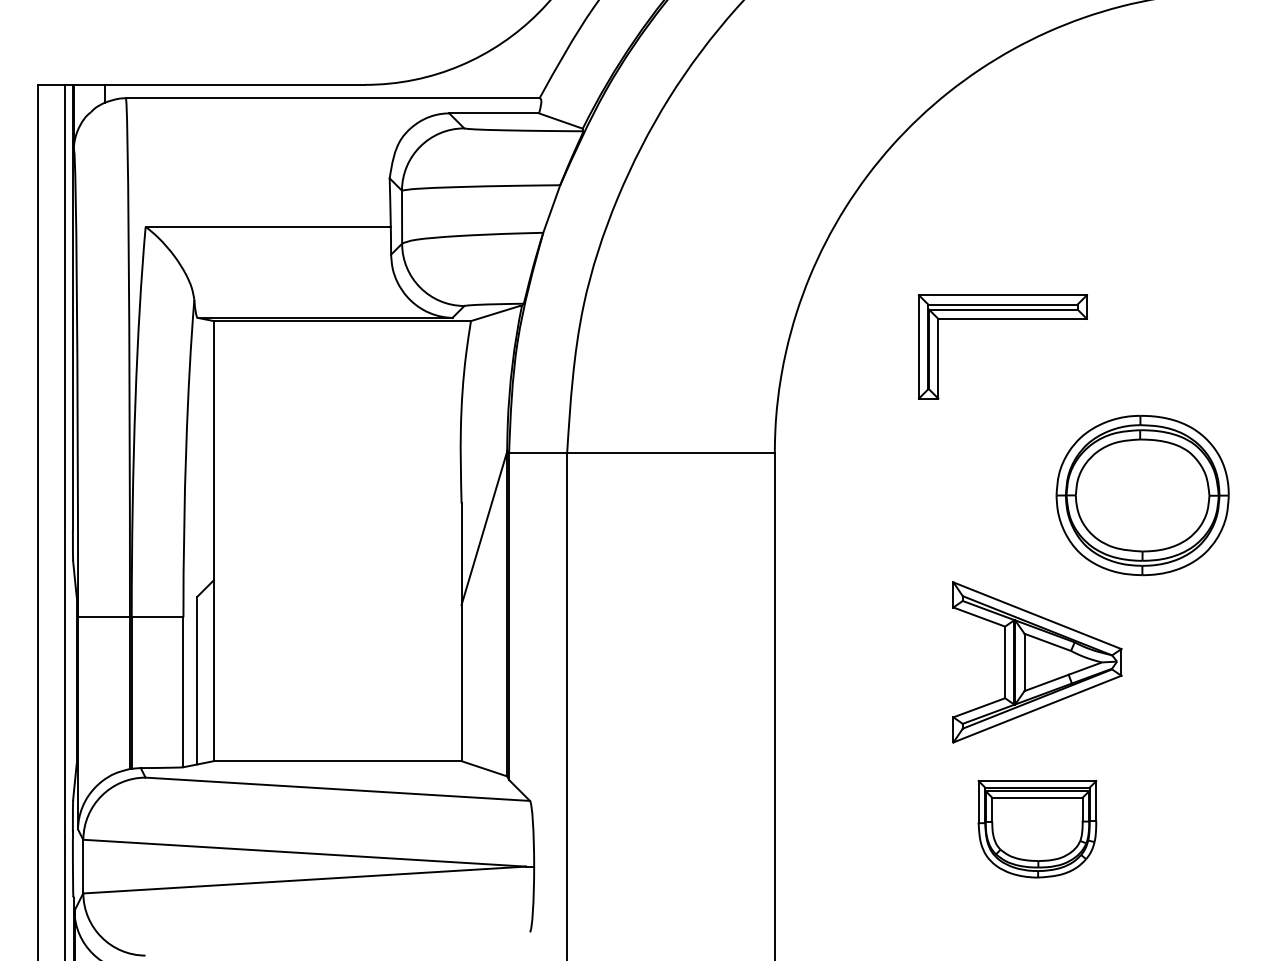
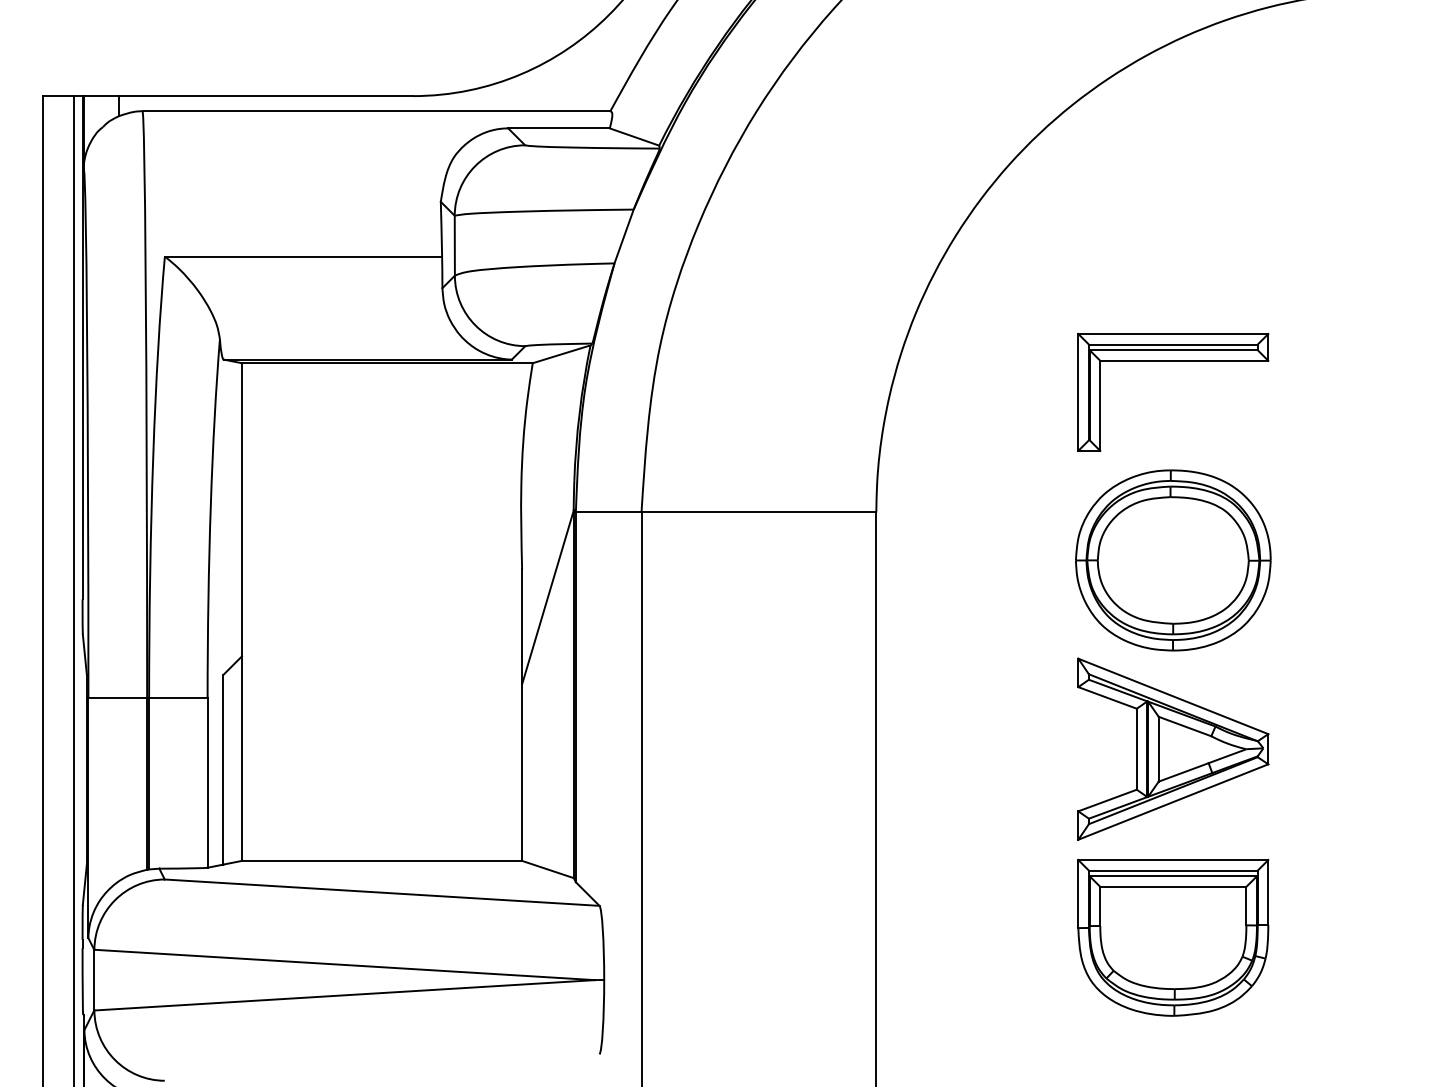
part: (1003, 319) -> (1173, 361), moved
part: (1142, 495) -> (1173, 560), moved
part: (1037, 828) -> (1173, 937), size x1.43

